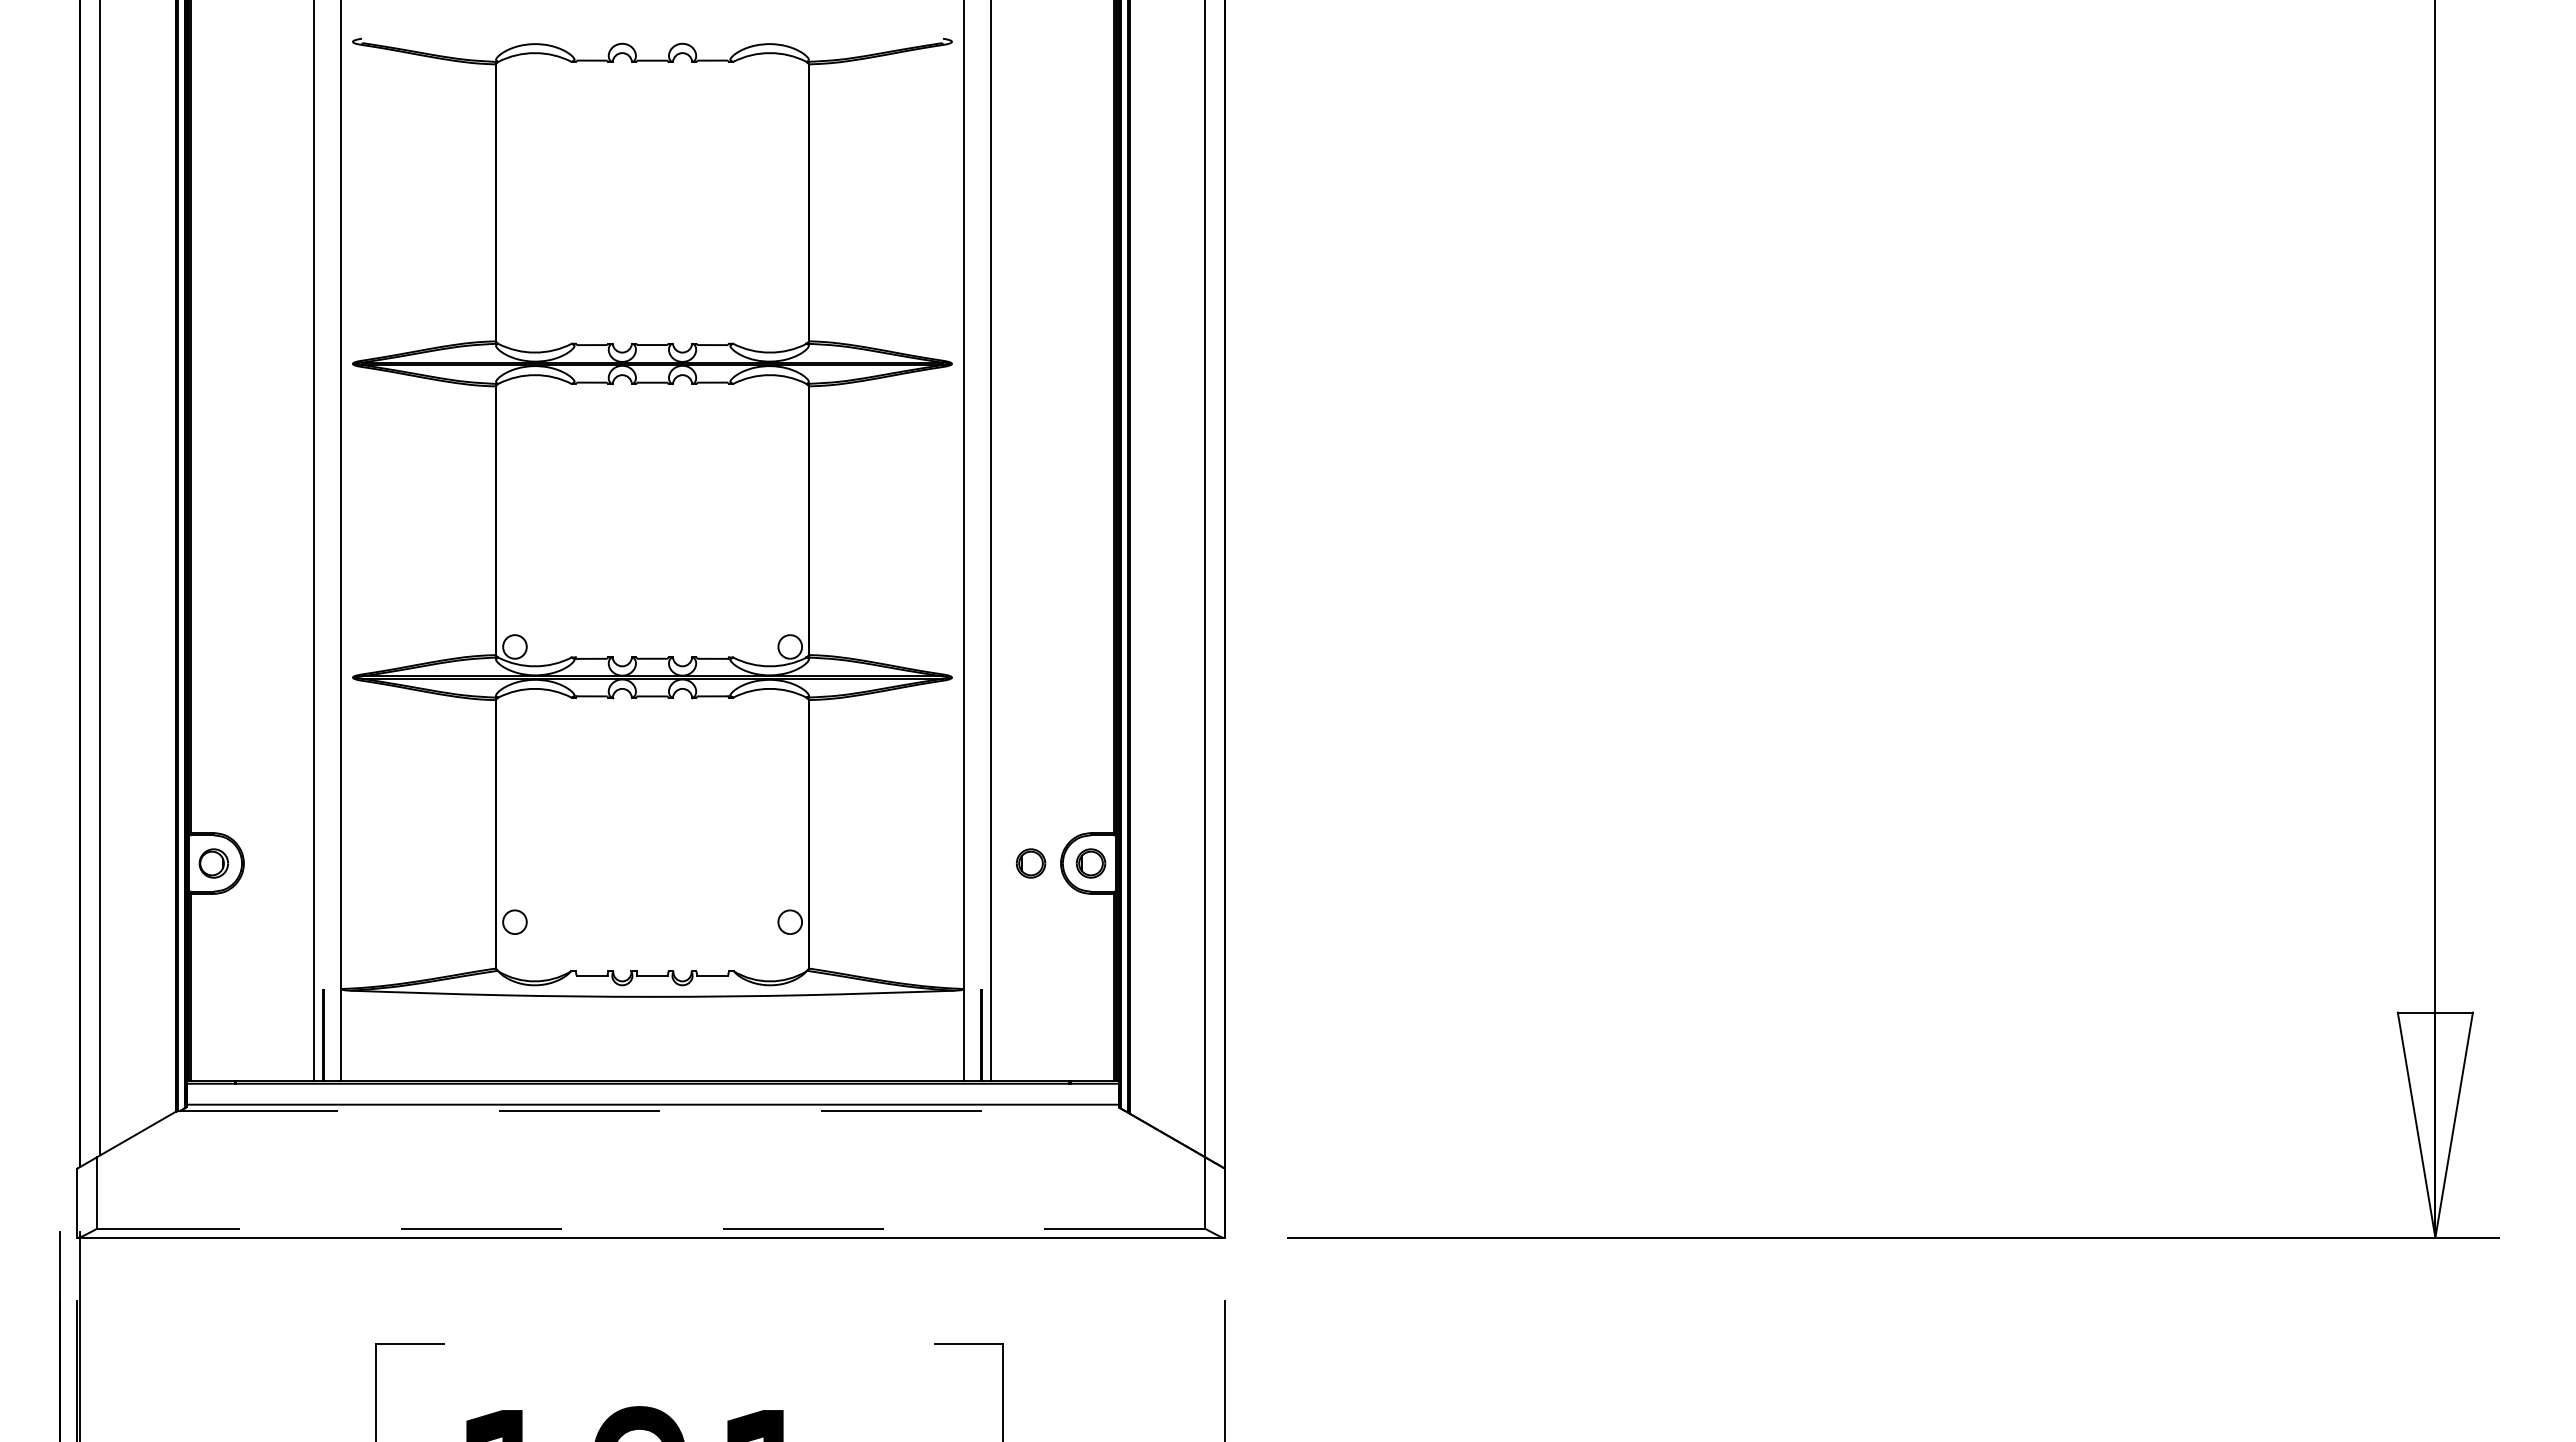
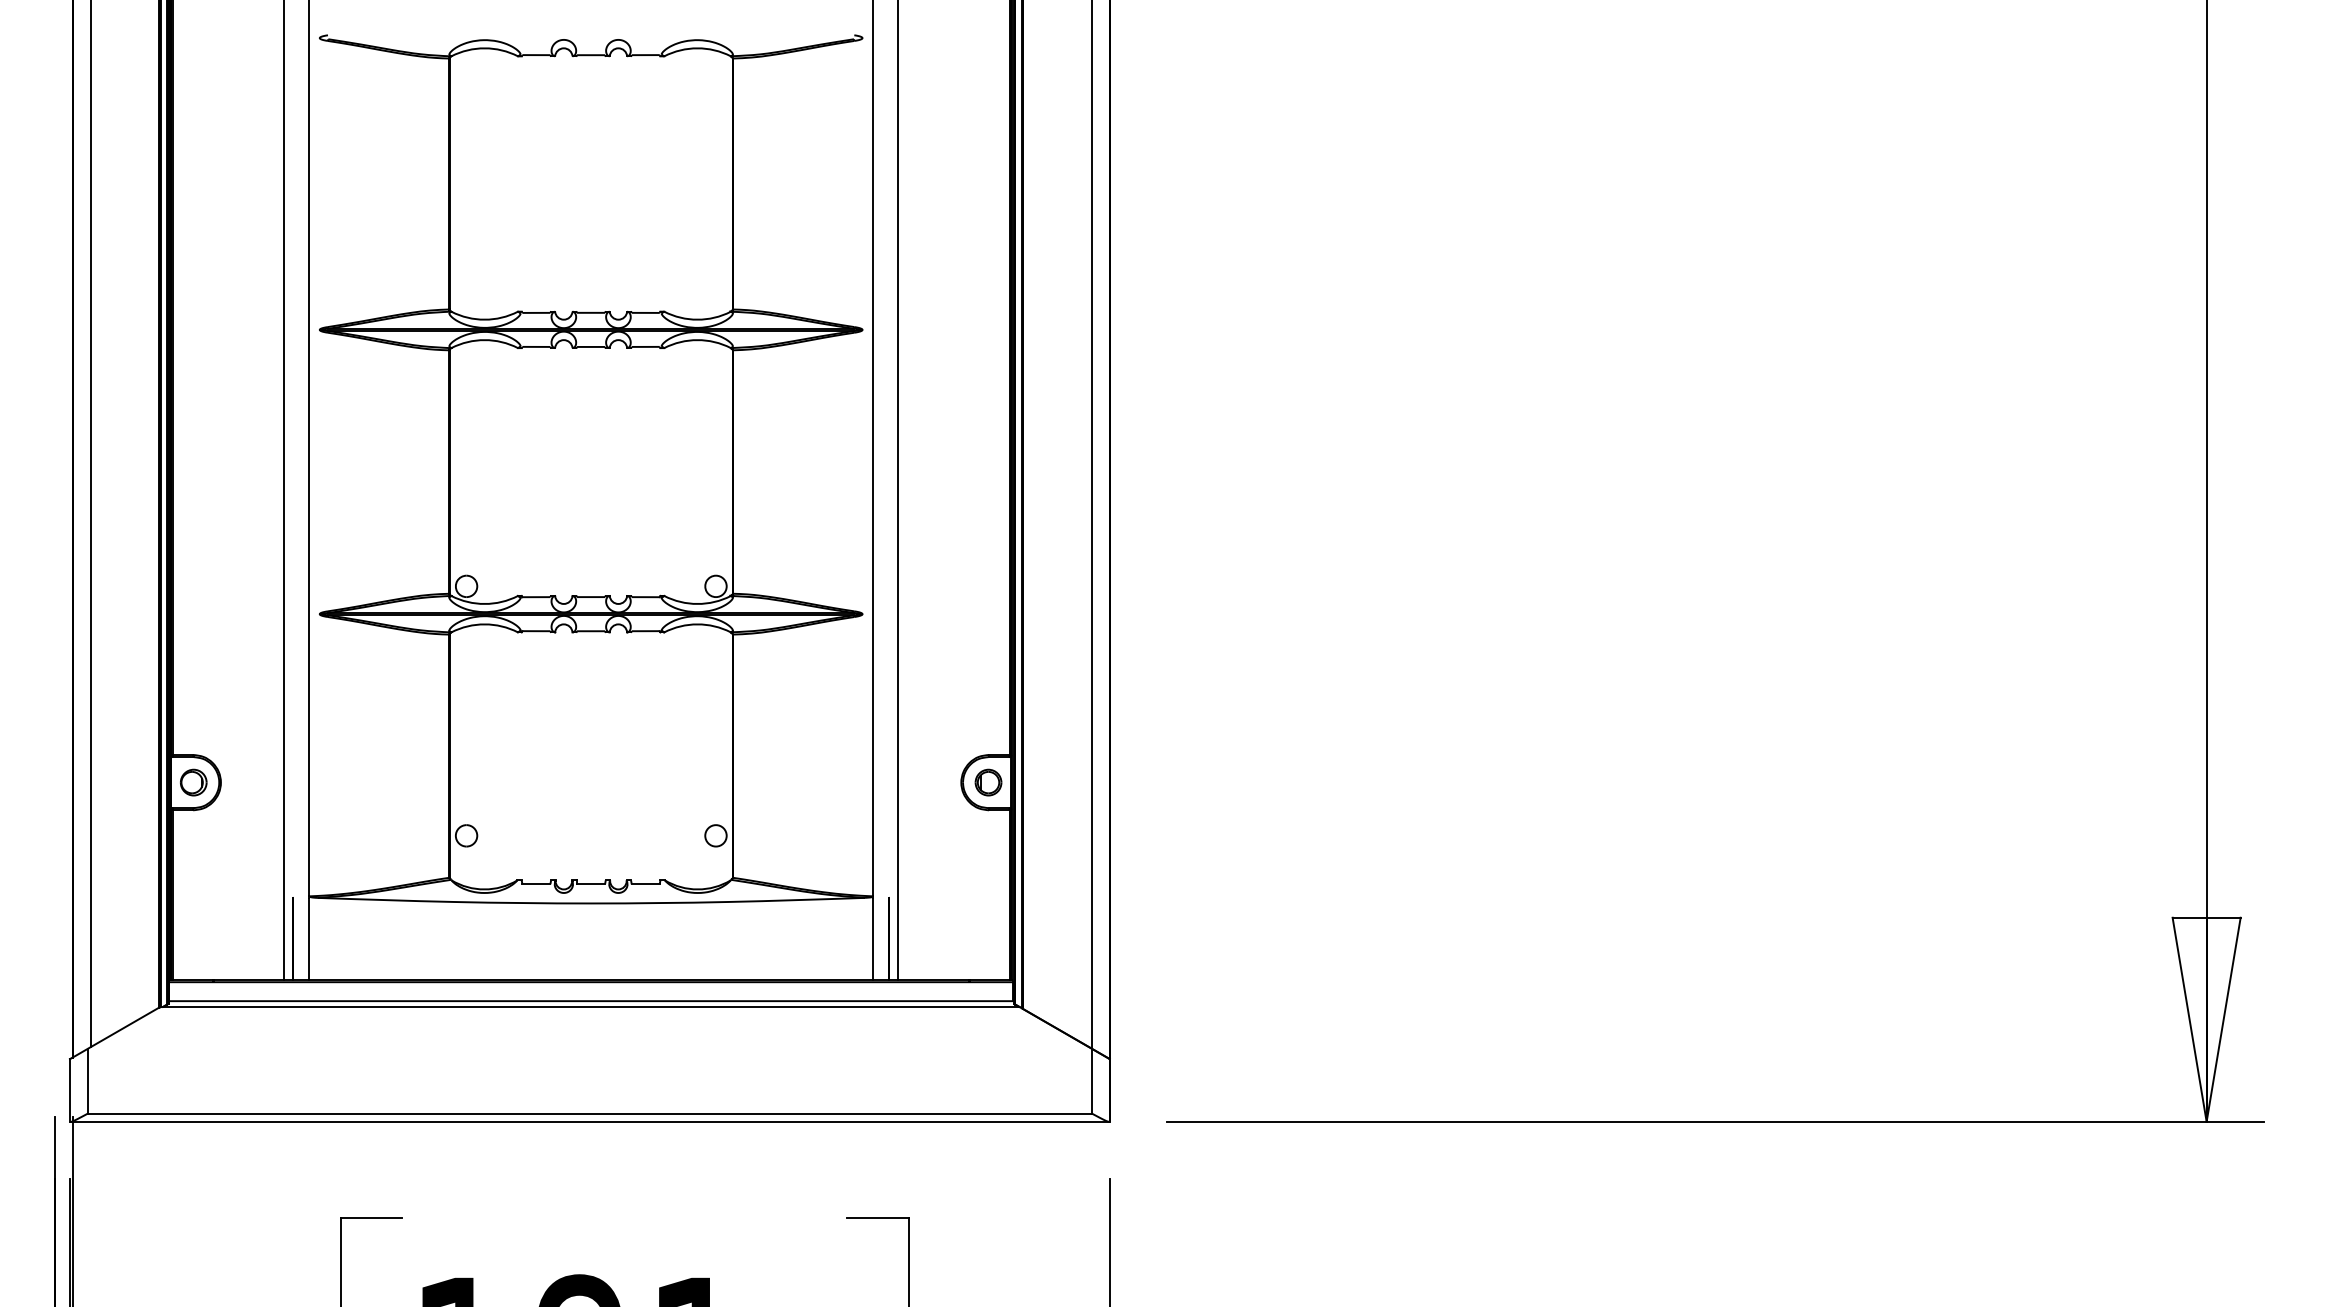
part: (1030, 863) -> (933, 782), removed
line: (651, 1110) -> (590, 1006), dashed -> solid
line: (650, 1228) -> (589, 1113), dashed -> solid

